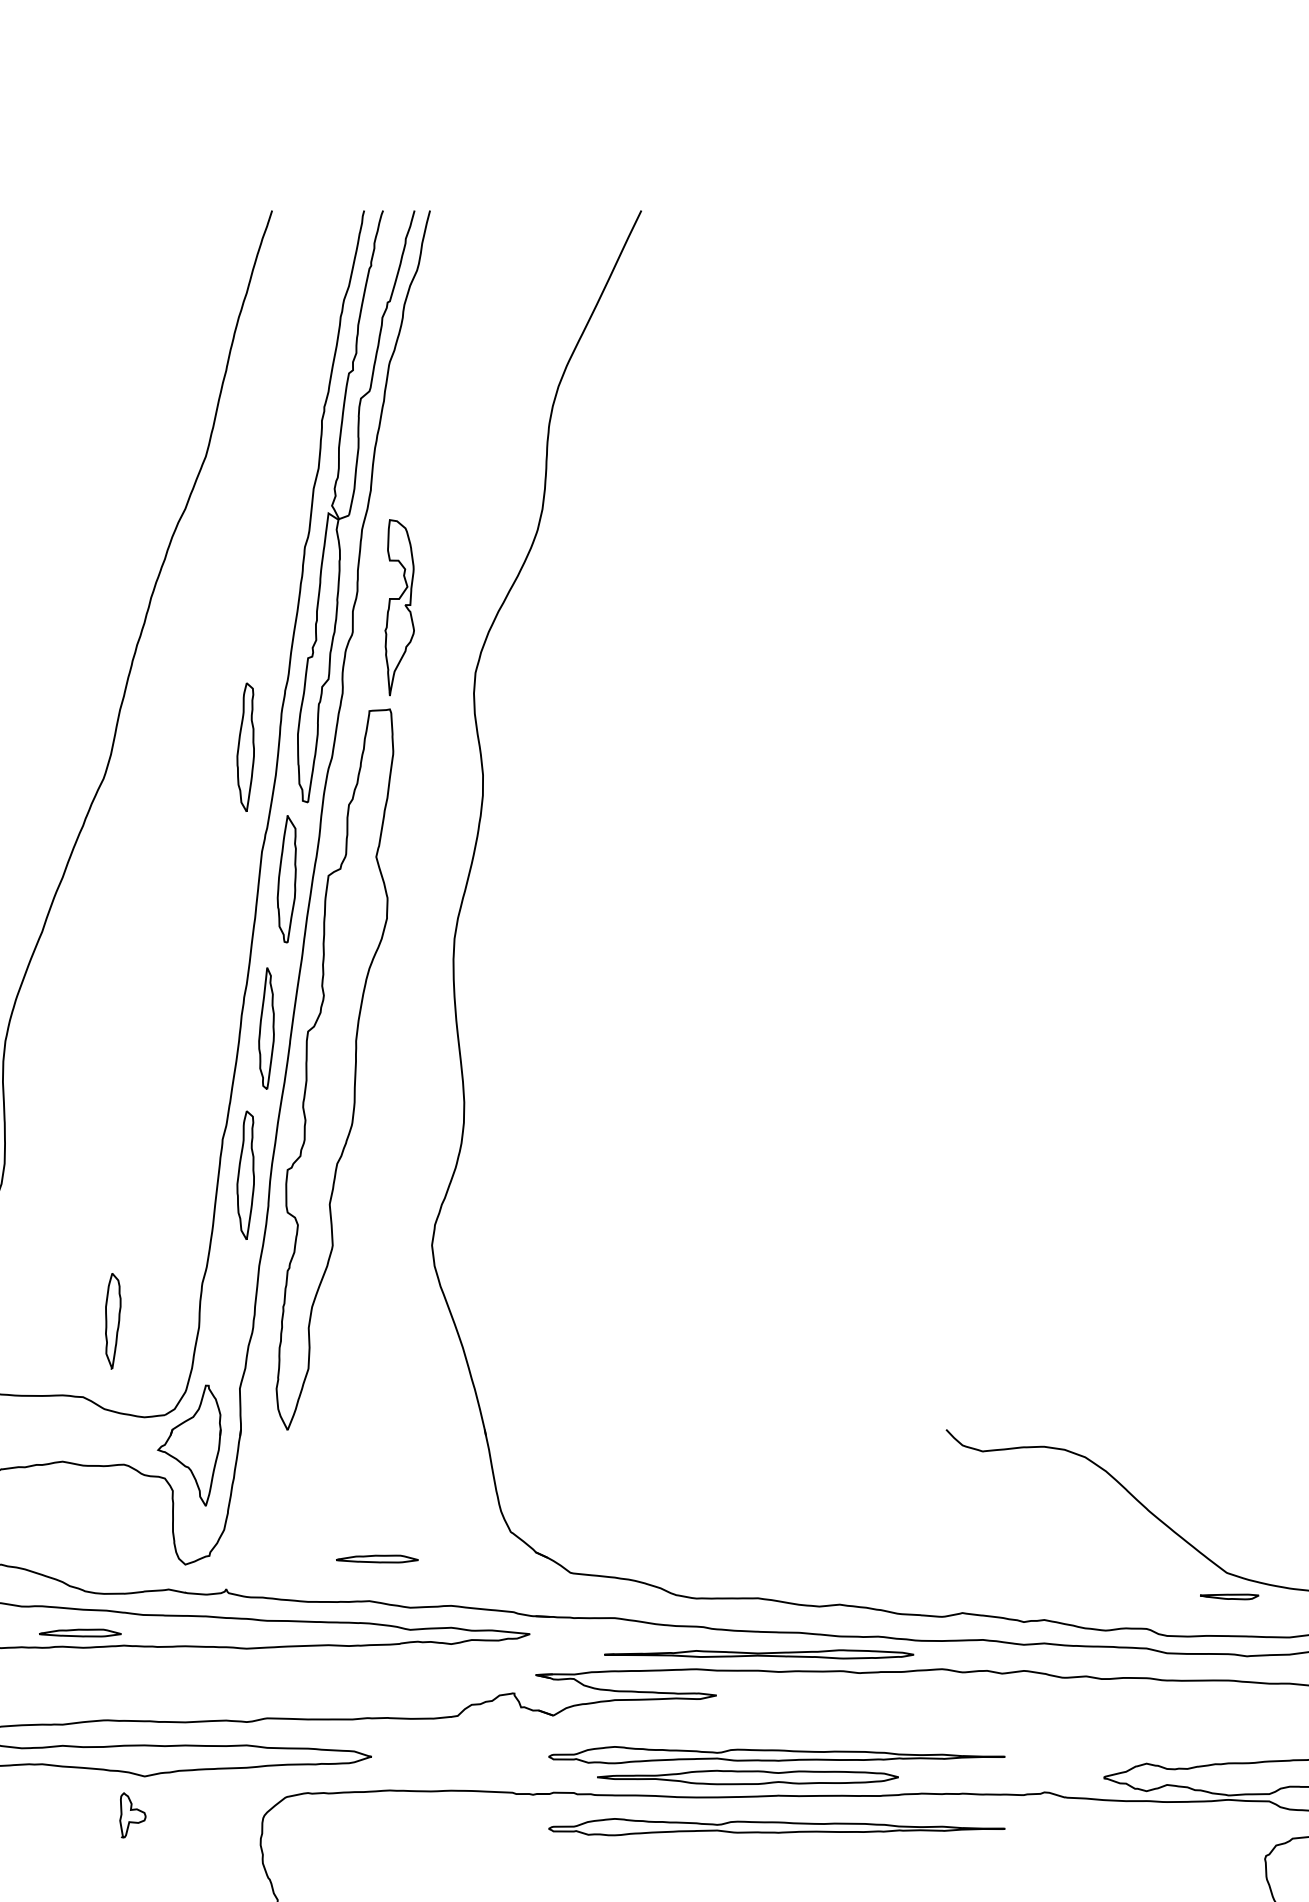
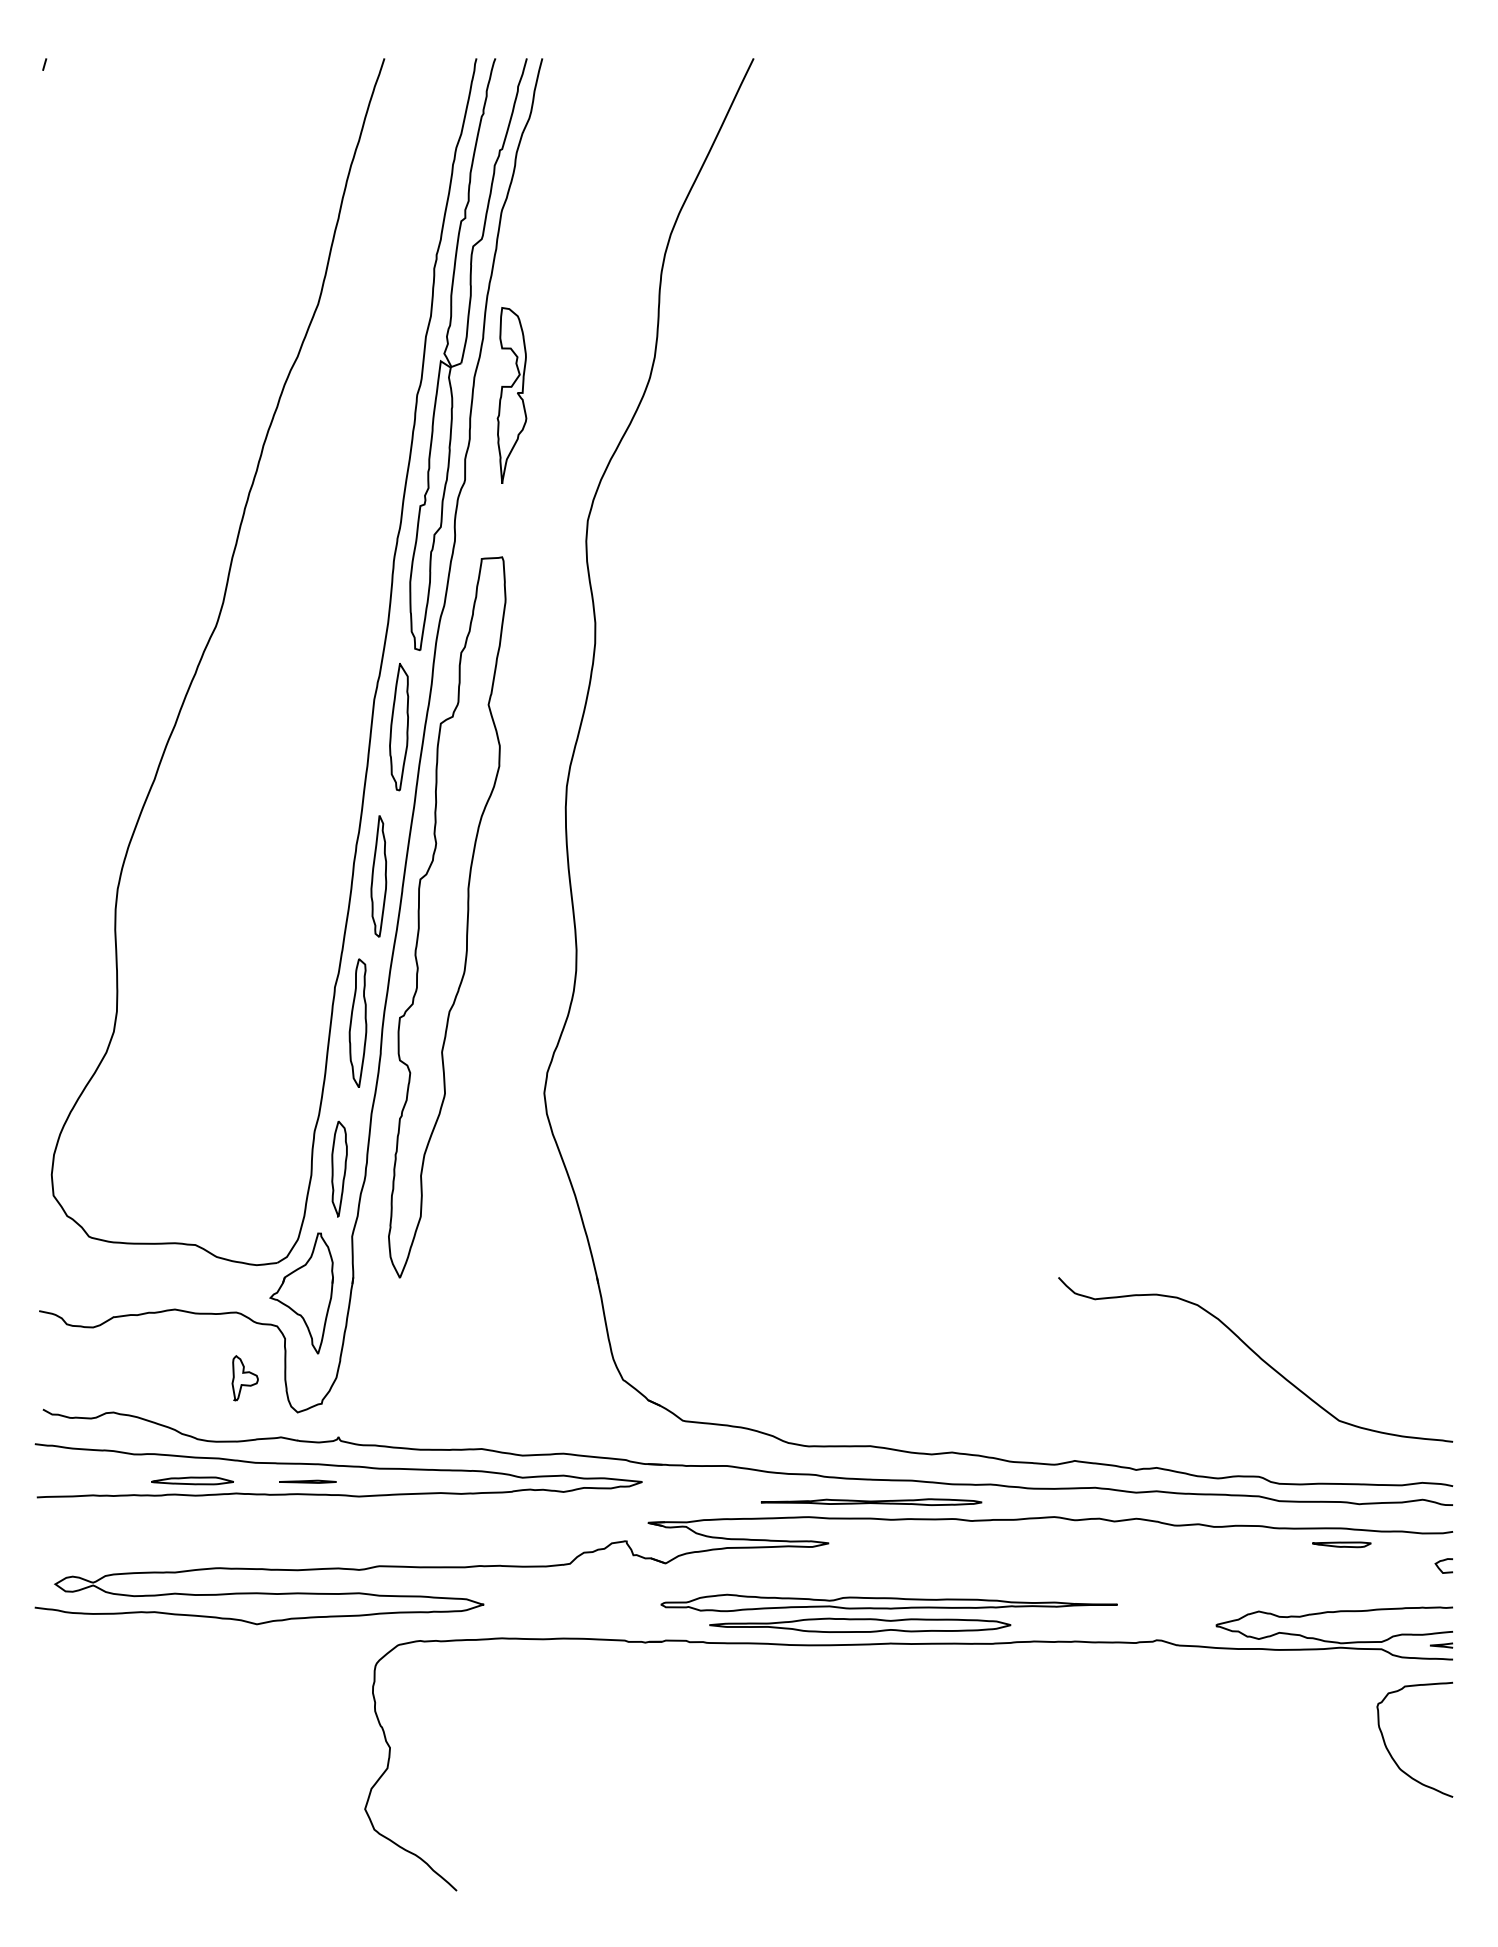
part: (399, 607) -> (511, 395), moved
part: (245, 746) -> (357, 594), removed
part: (113, 1320) -> (339, 1168), moved
part: (377, 1558) -> (489, 1406), removed
part: (1229, 1596) -> (1341, 1544), moved
line: (195, 1633) -> (307, 1481), added
part: (759, 1653) -> (871, 1501), size x0.71
part: (132, 1815) -> (244, 1378), moved
part: (776, 1826) -> (888, 1674), removed

